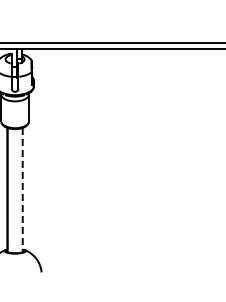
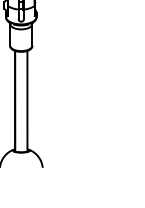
line: (22, 190) -> (27, 101), dashed -> solid

